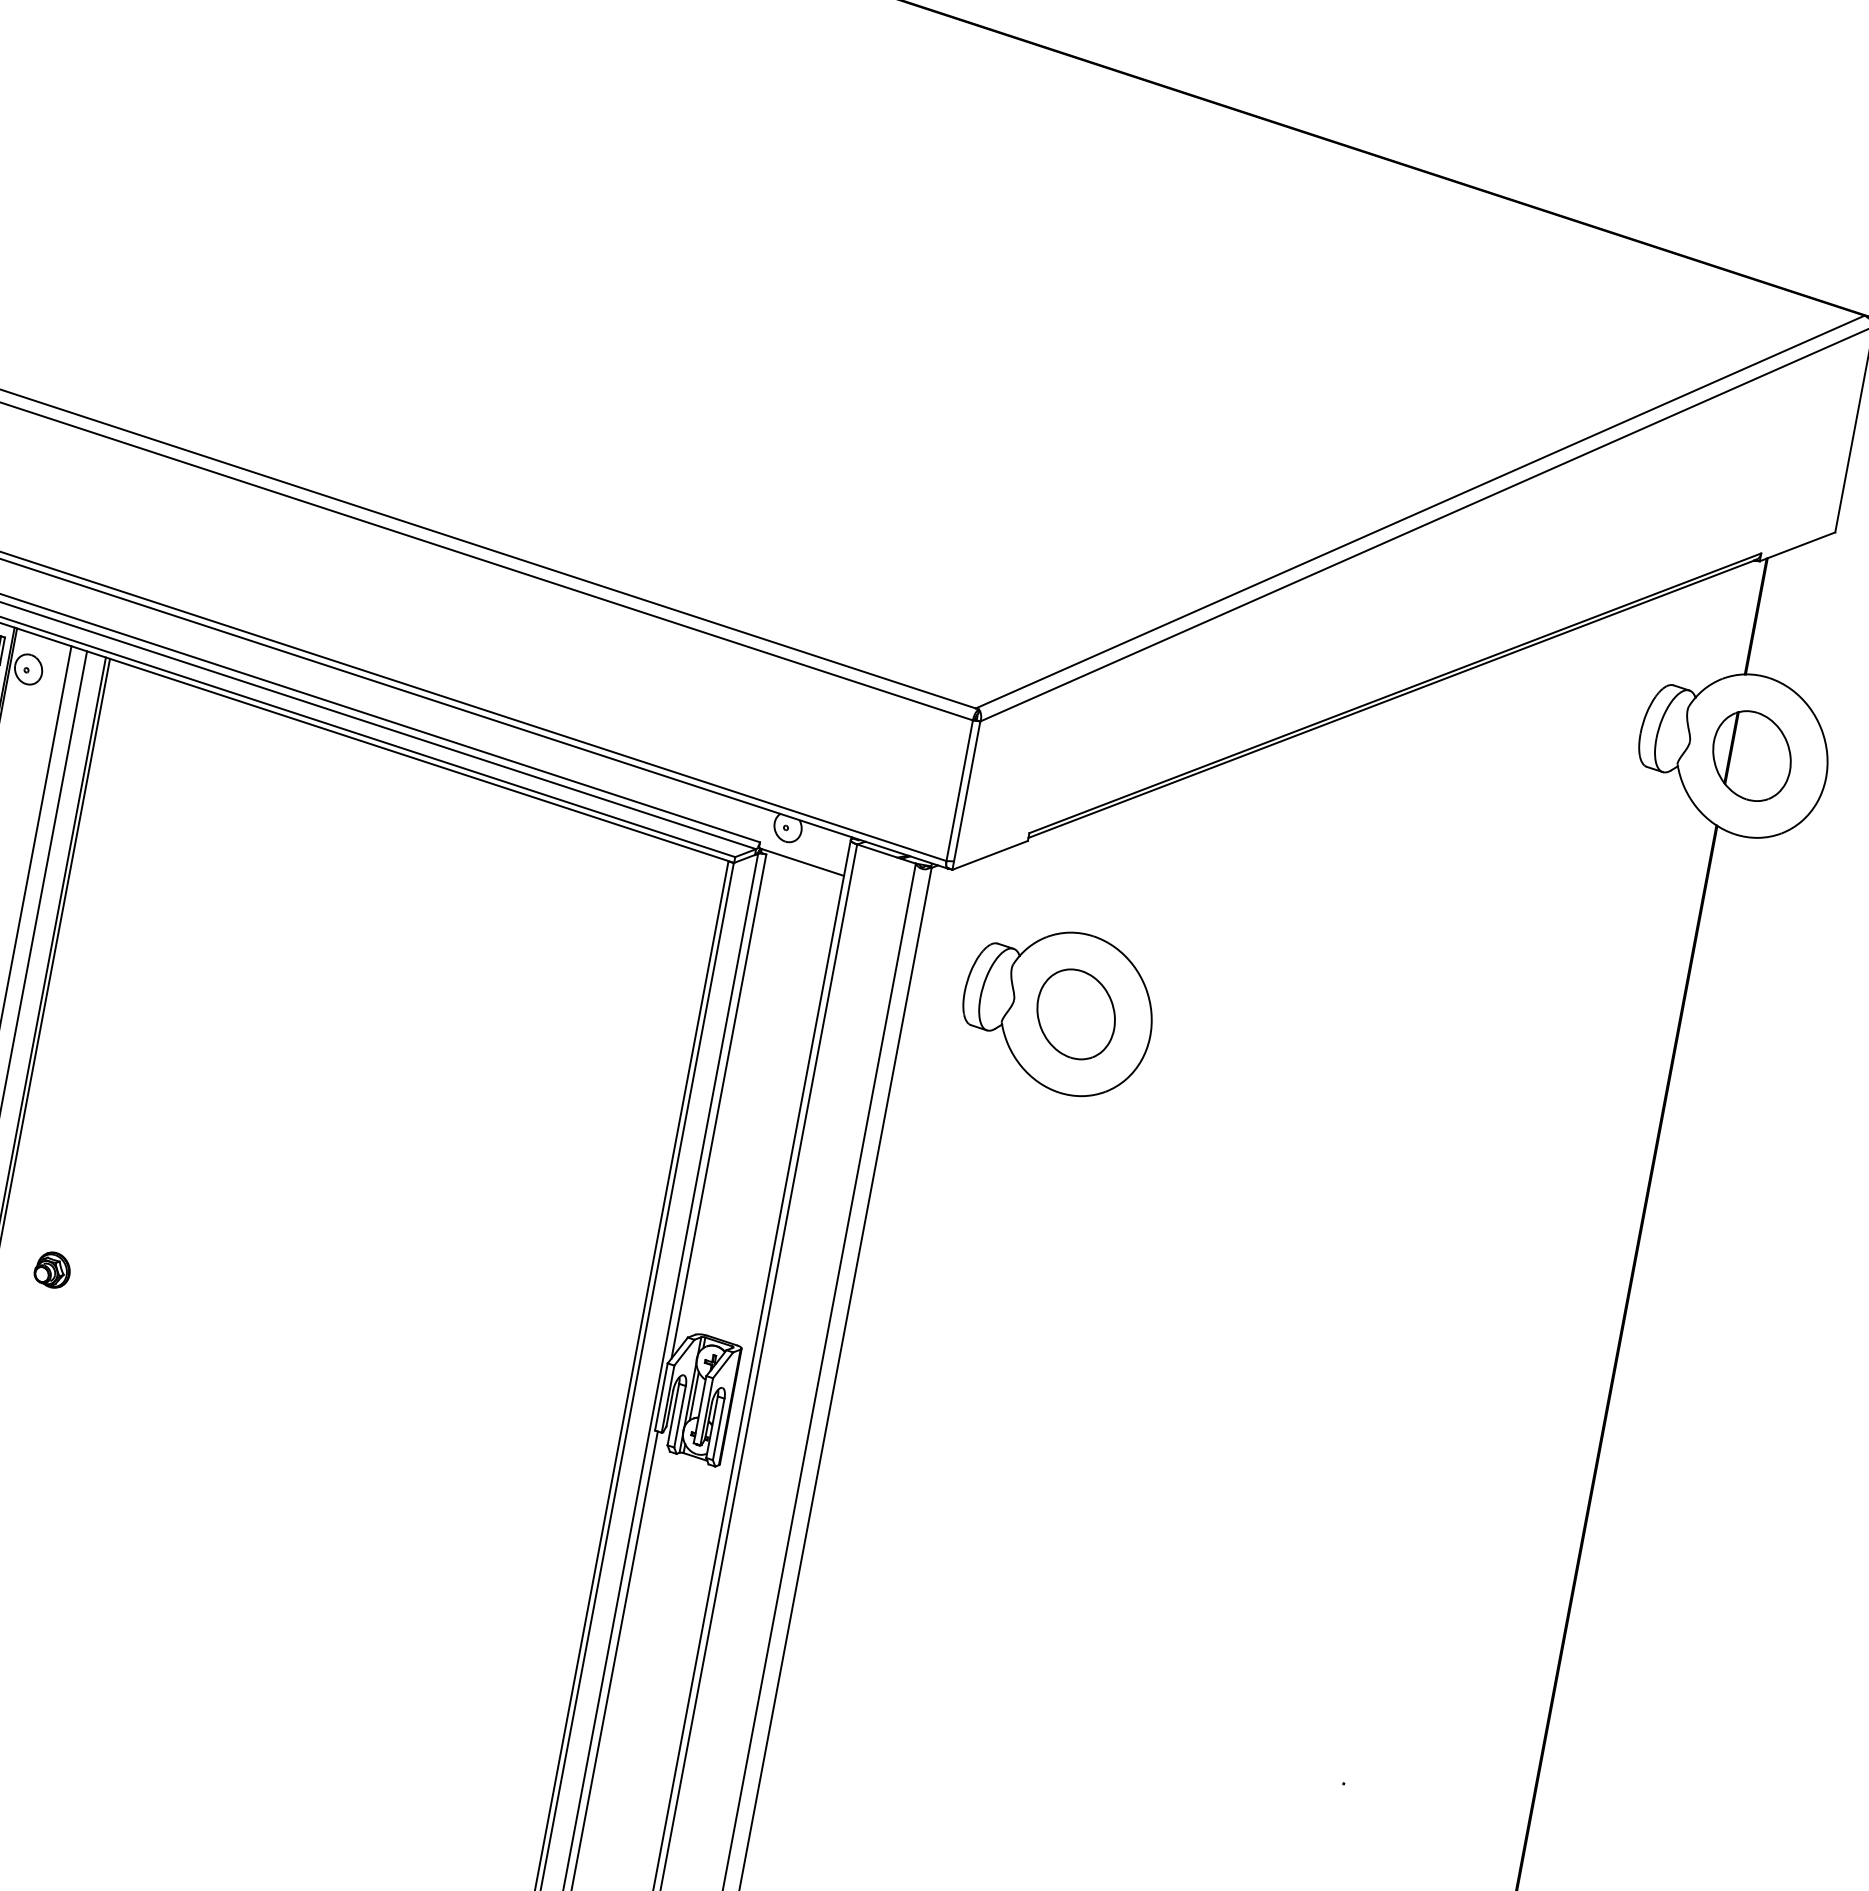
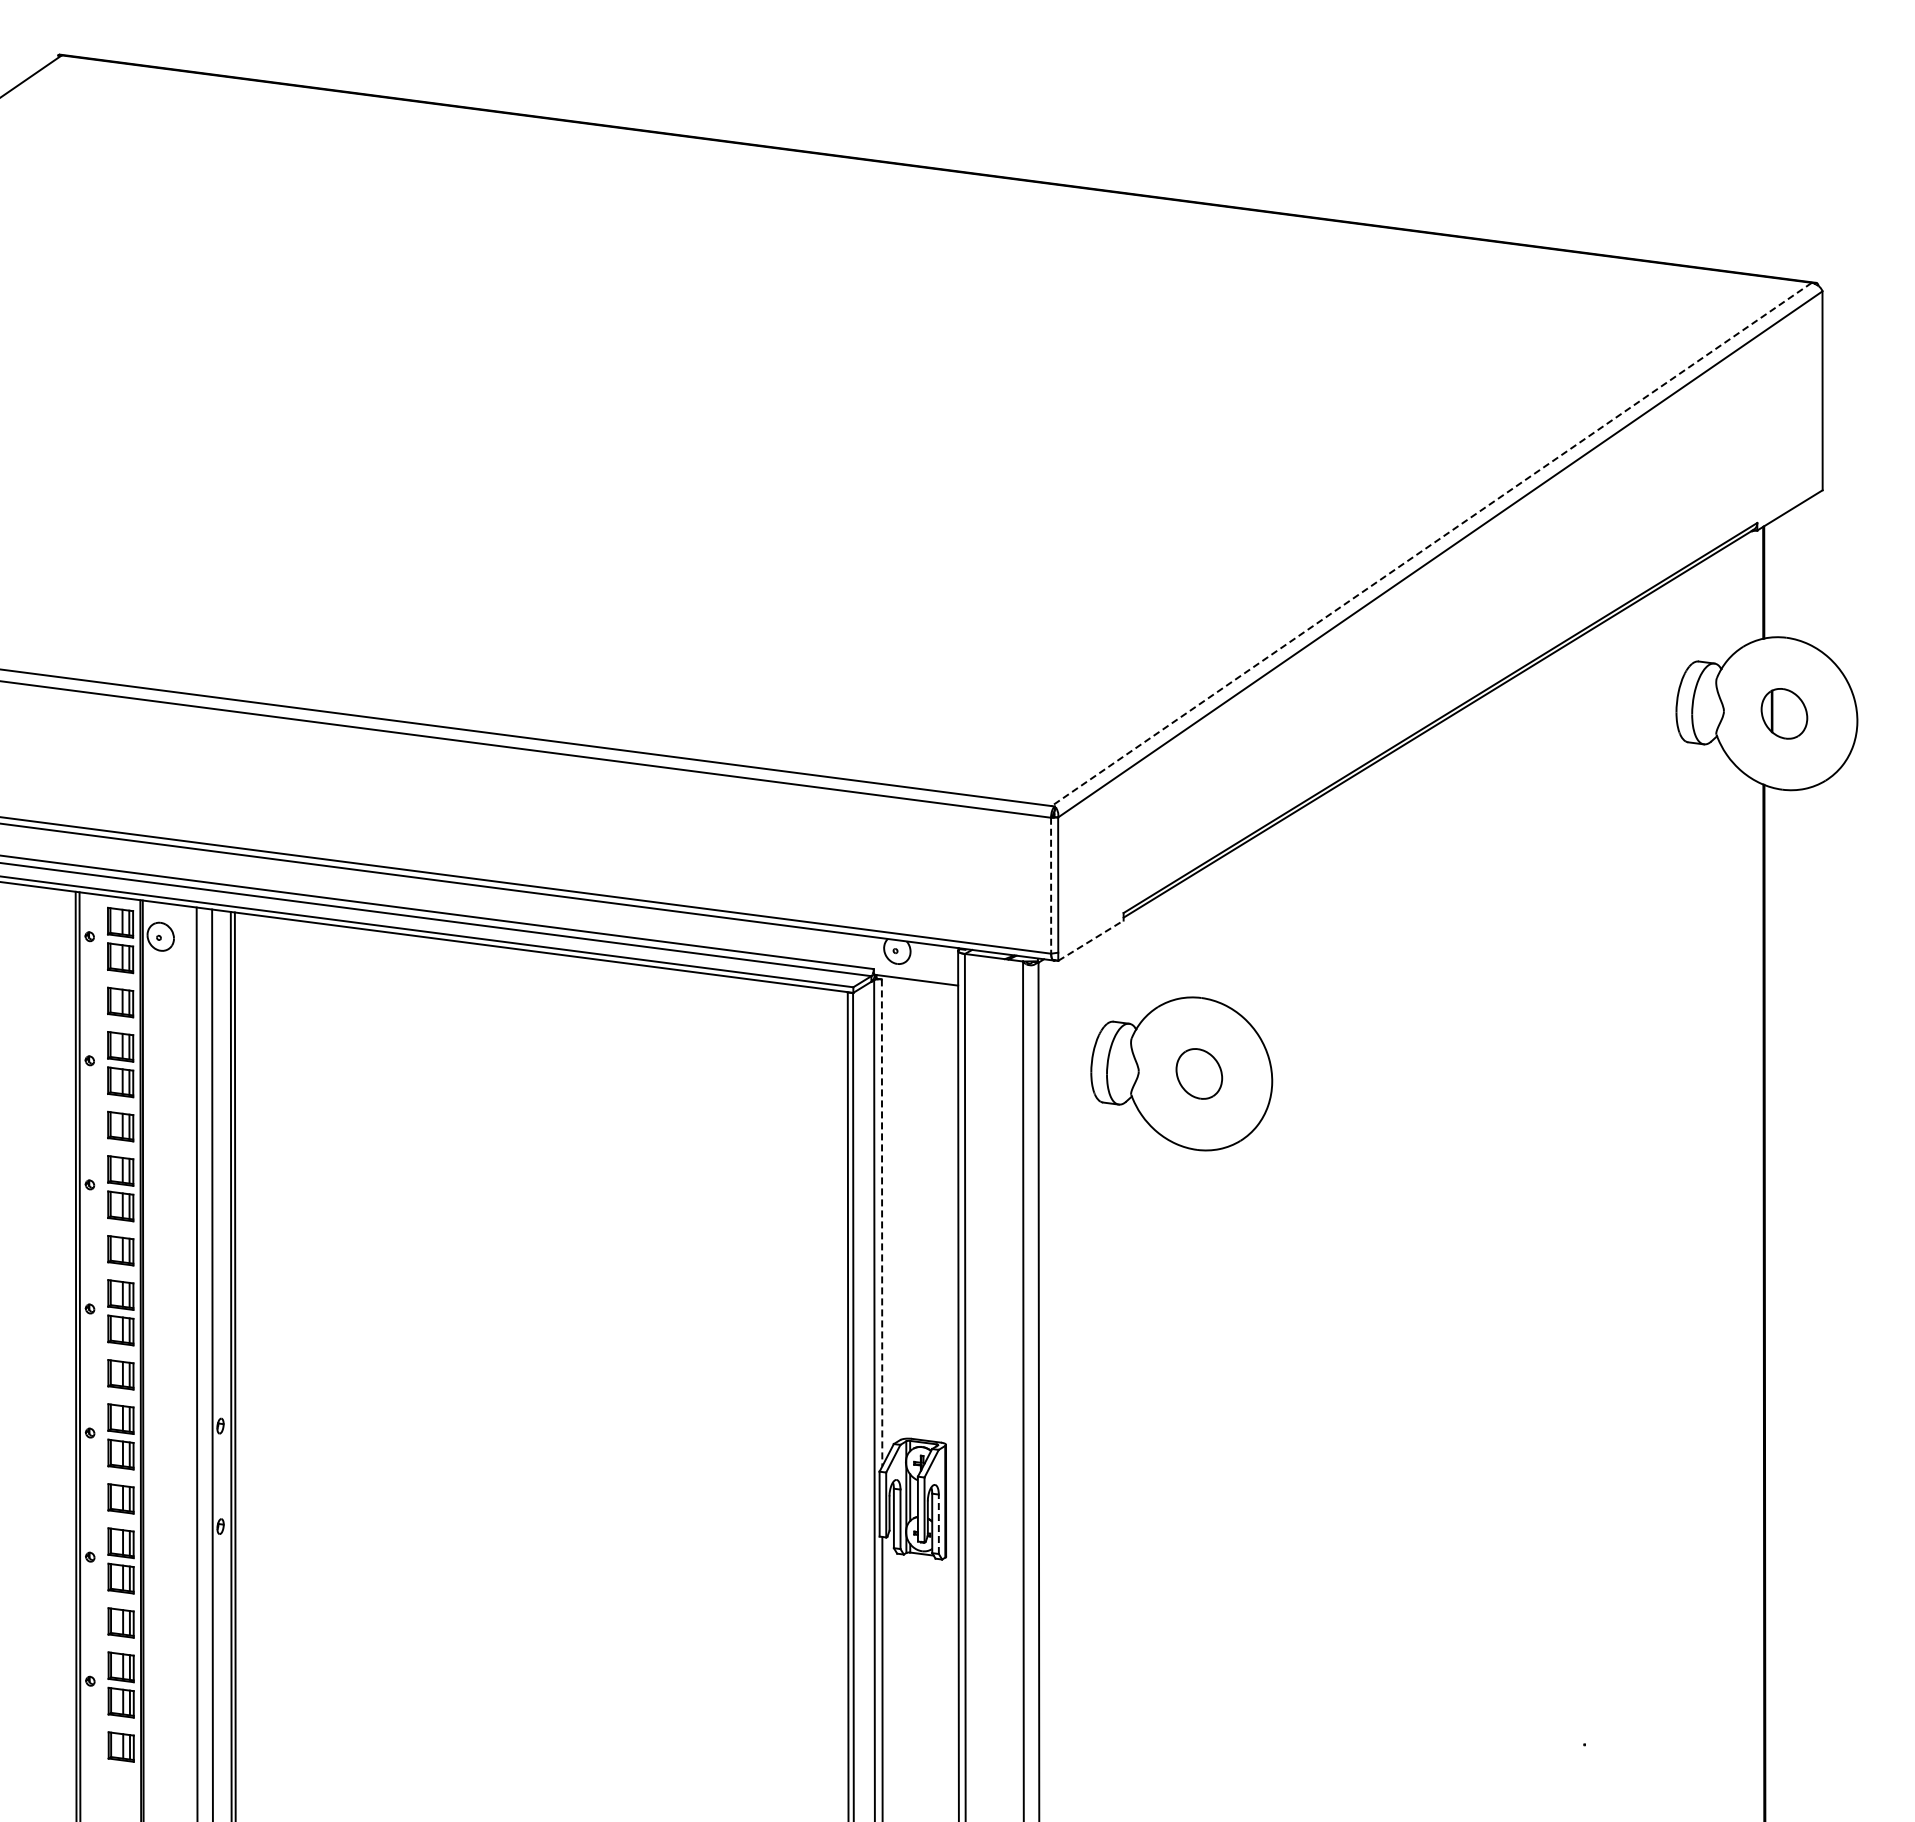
line: (1419, 512) -> (1431, 544), solid -> dashed
part: (1752, 755) -> (1784, 713), size x0.6
line: (960, 790) -> (1051, 885), solid -> dashed
line: (990, 855) -> (1091, 940), solid -> dashed
part: (1076, 1013) -> (1199, 1073), size x0.6
line: (719, 1106) -> (882, 1222), solid -> dashed
part: (52, 1269) -> (288, 1492), removed
line: (718, 1429) -> (938, 1524), solid -> dashed

